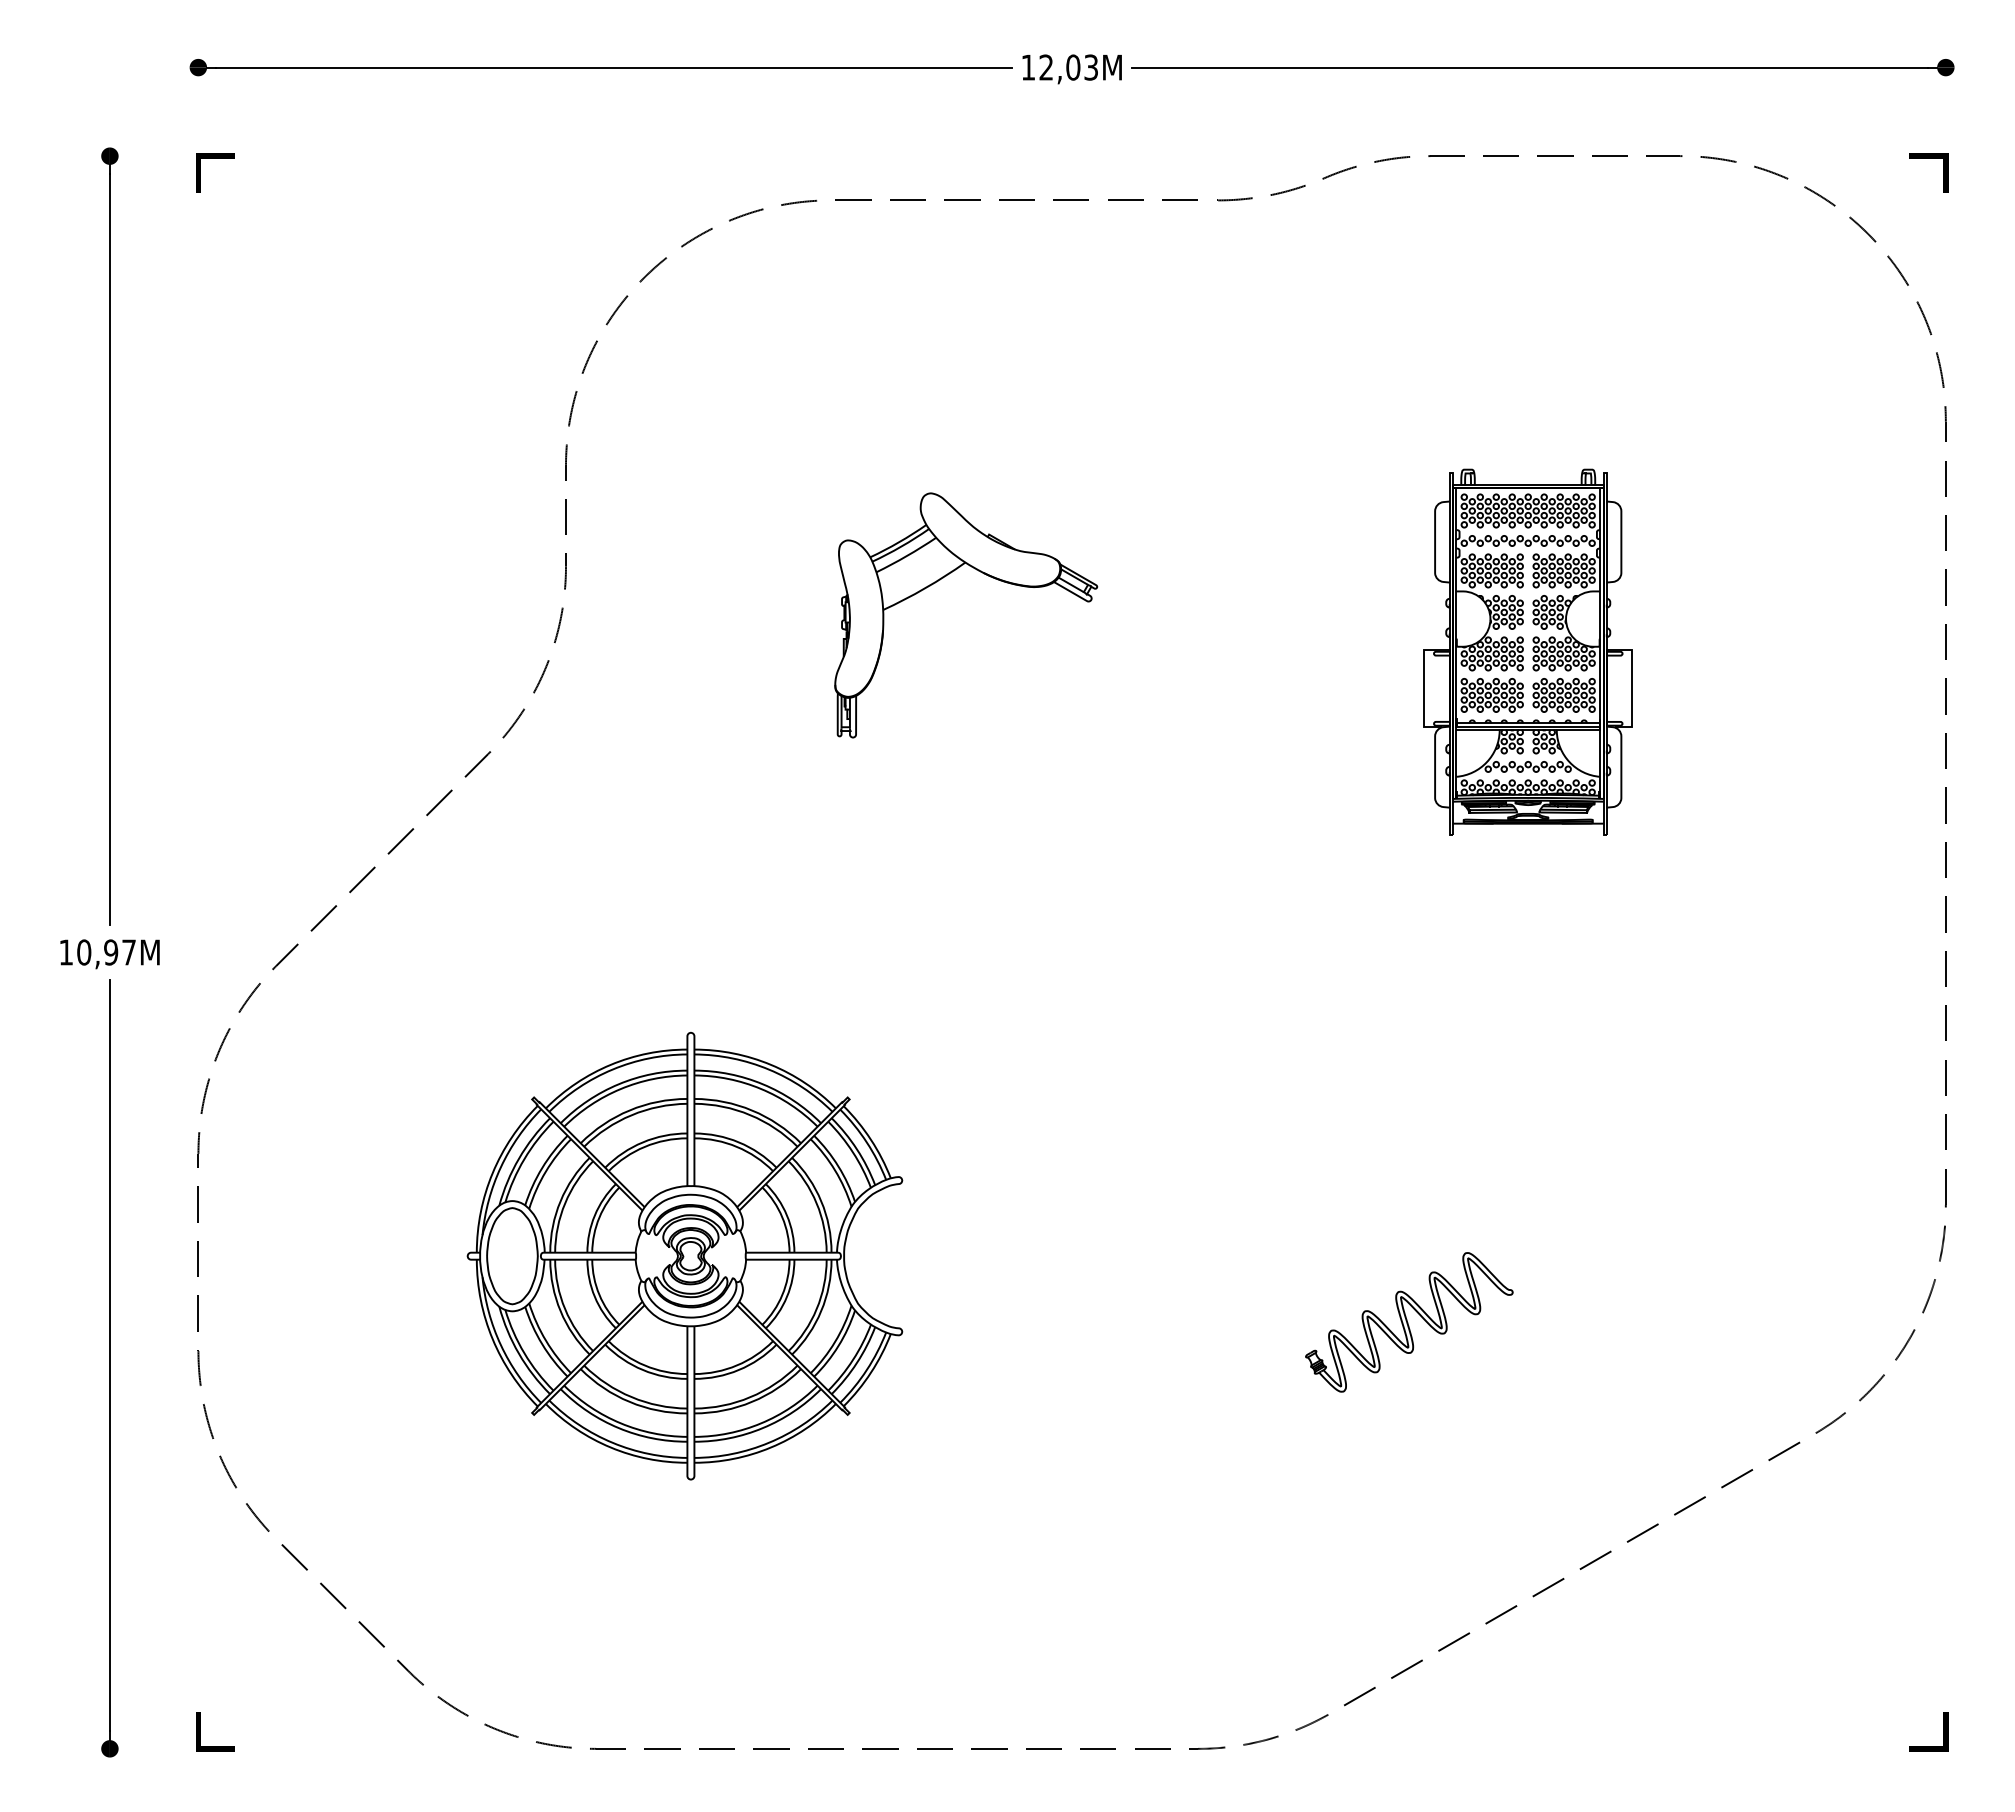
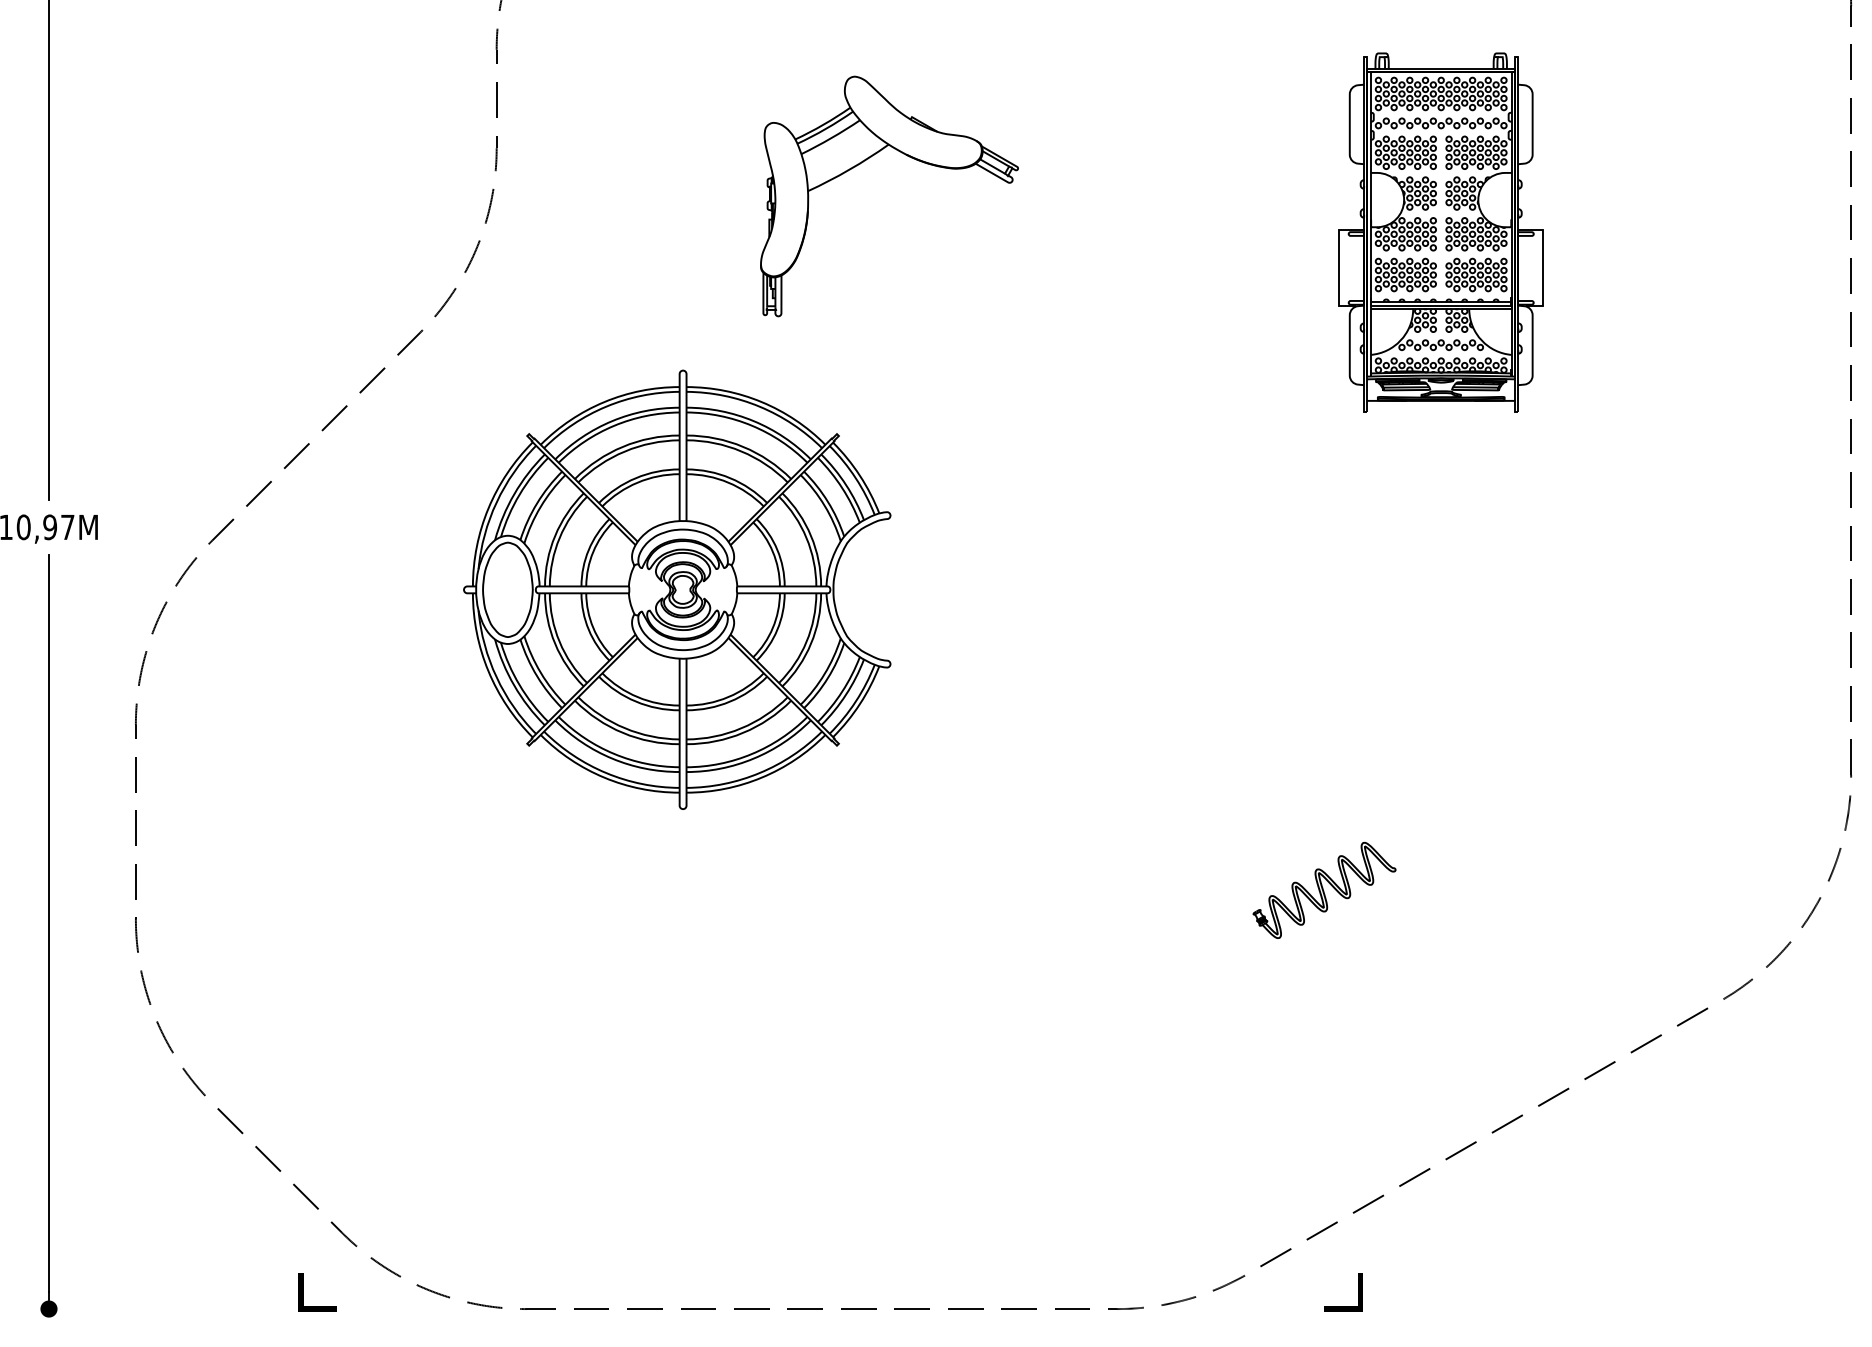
part: (684, 1255) -> (676, 589), moved
part: (1409, 1322) -> (1324, 890), size x0.7
line: (200, 1731) -> (302, 1292), moved
line: (1943, 1731) -> (1358, 1292), moved

